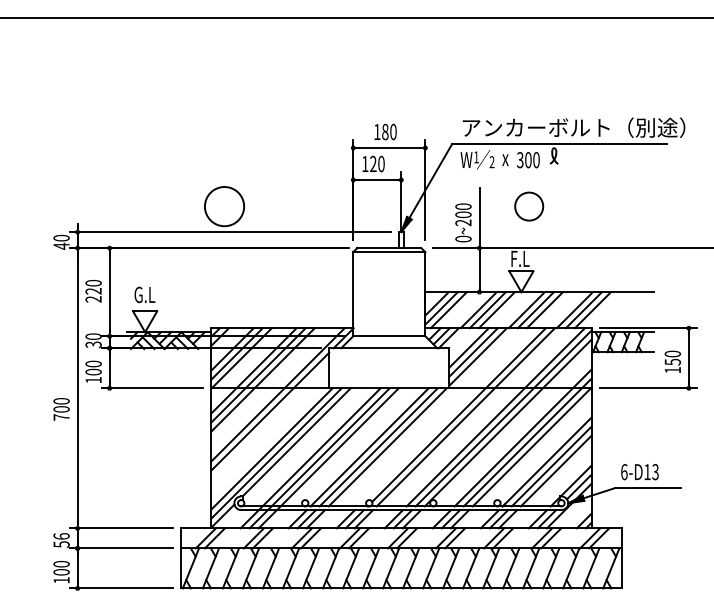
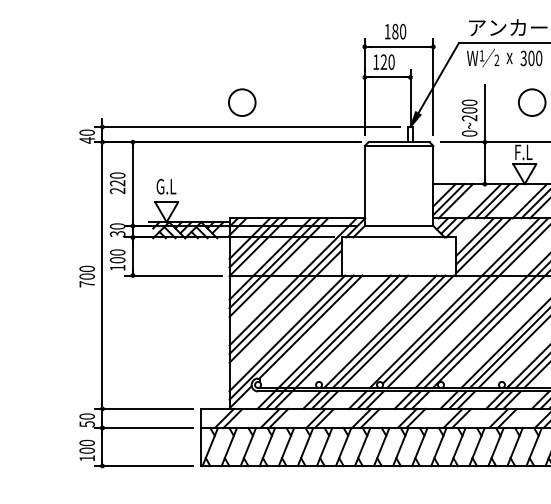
circle: (224, 206) -> (242, 102), size x0.71
text: (61, 409) -> (87, 276), moved
line: (447, 417) -> (454, 303), added
line: (270, 420) -> (286, 306), added
text: (61, 536) -> (87, 416), 56 -> 50

